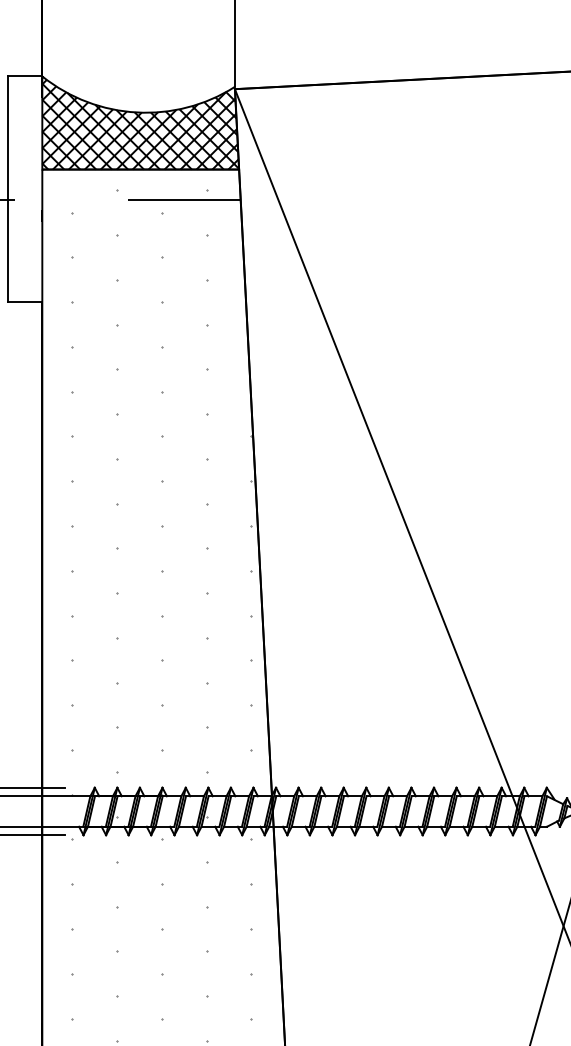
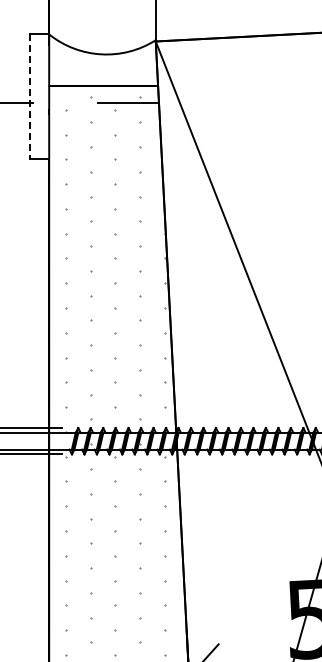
hatch: (140, 123) -> (103, 60), removed
line: (8, 190) -> (30, 97), solid -> dashed

